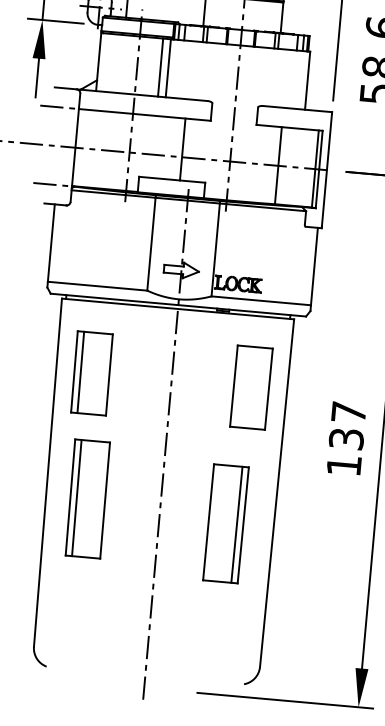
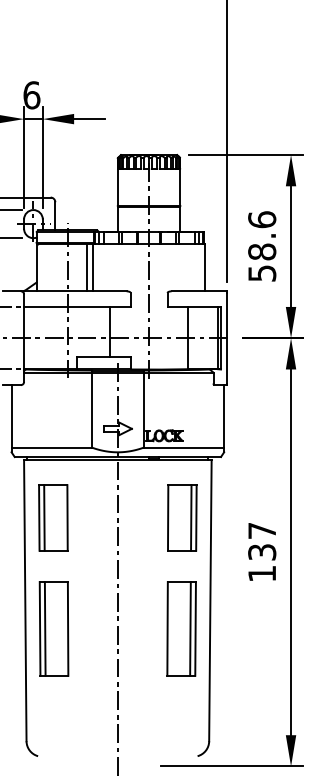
line: (262, 388) -> (191, 517), added
part: (87, 498) -> (53, 628), moved
part: (225, 523) -> (181, 628), moved

